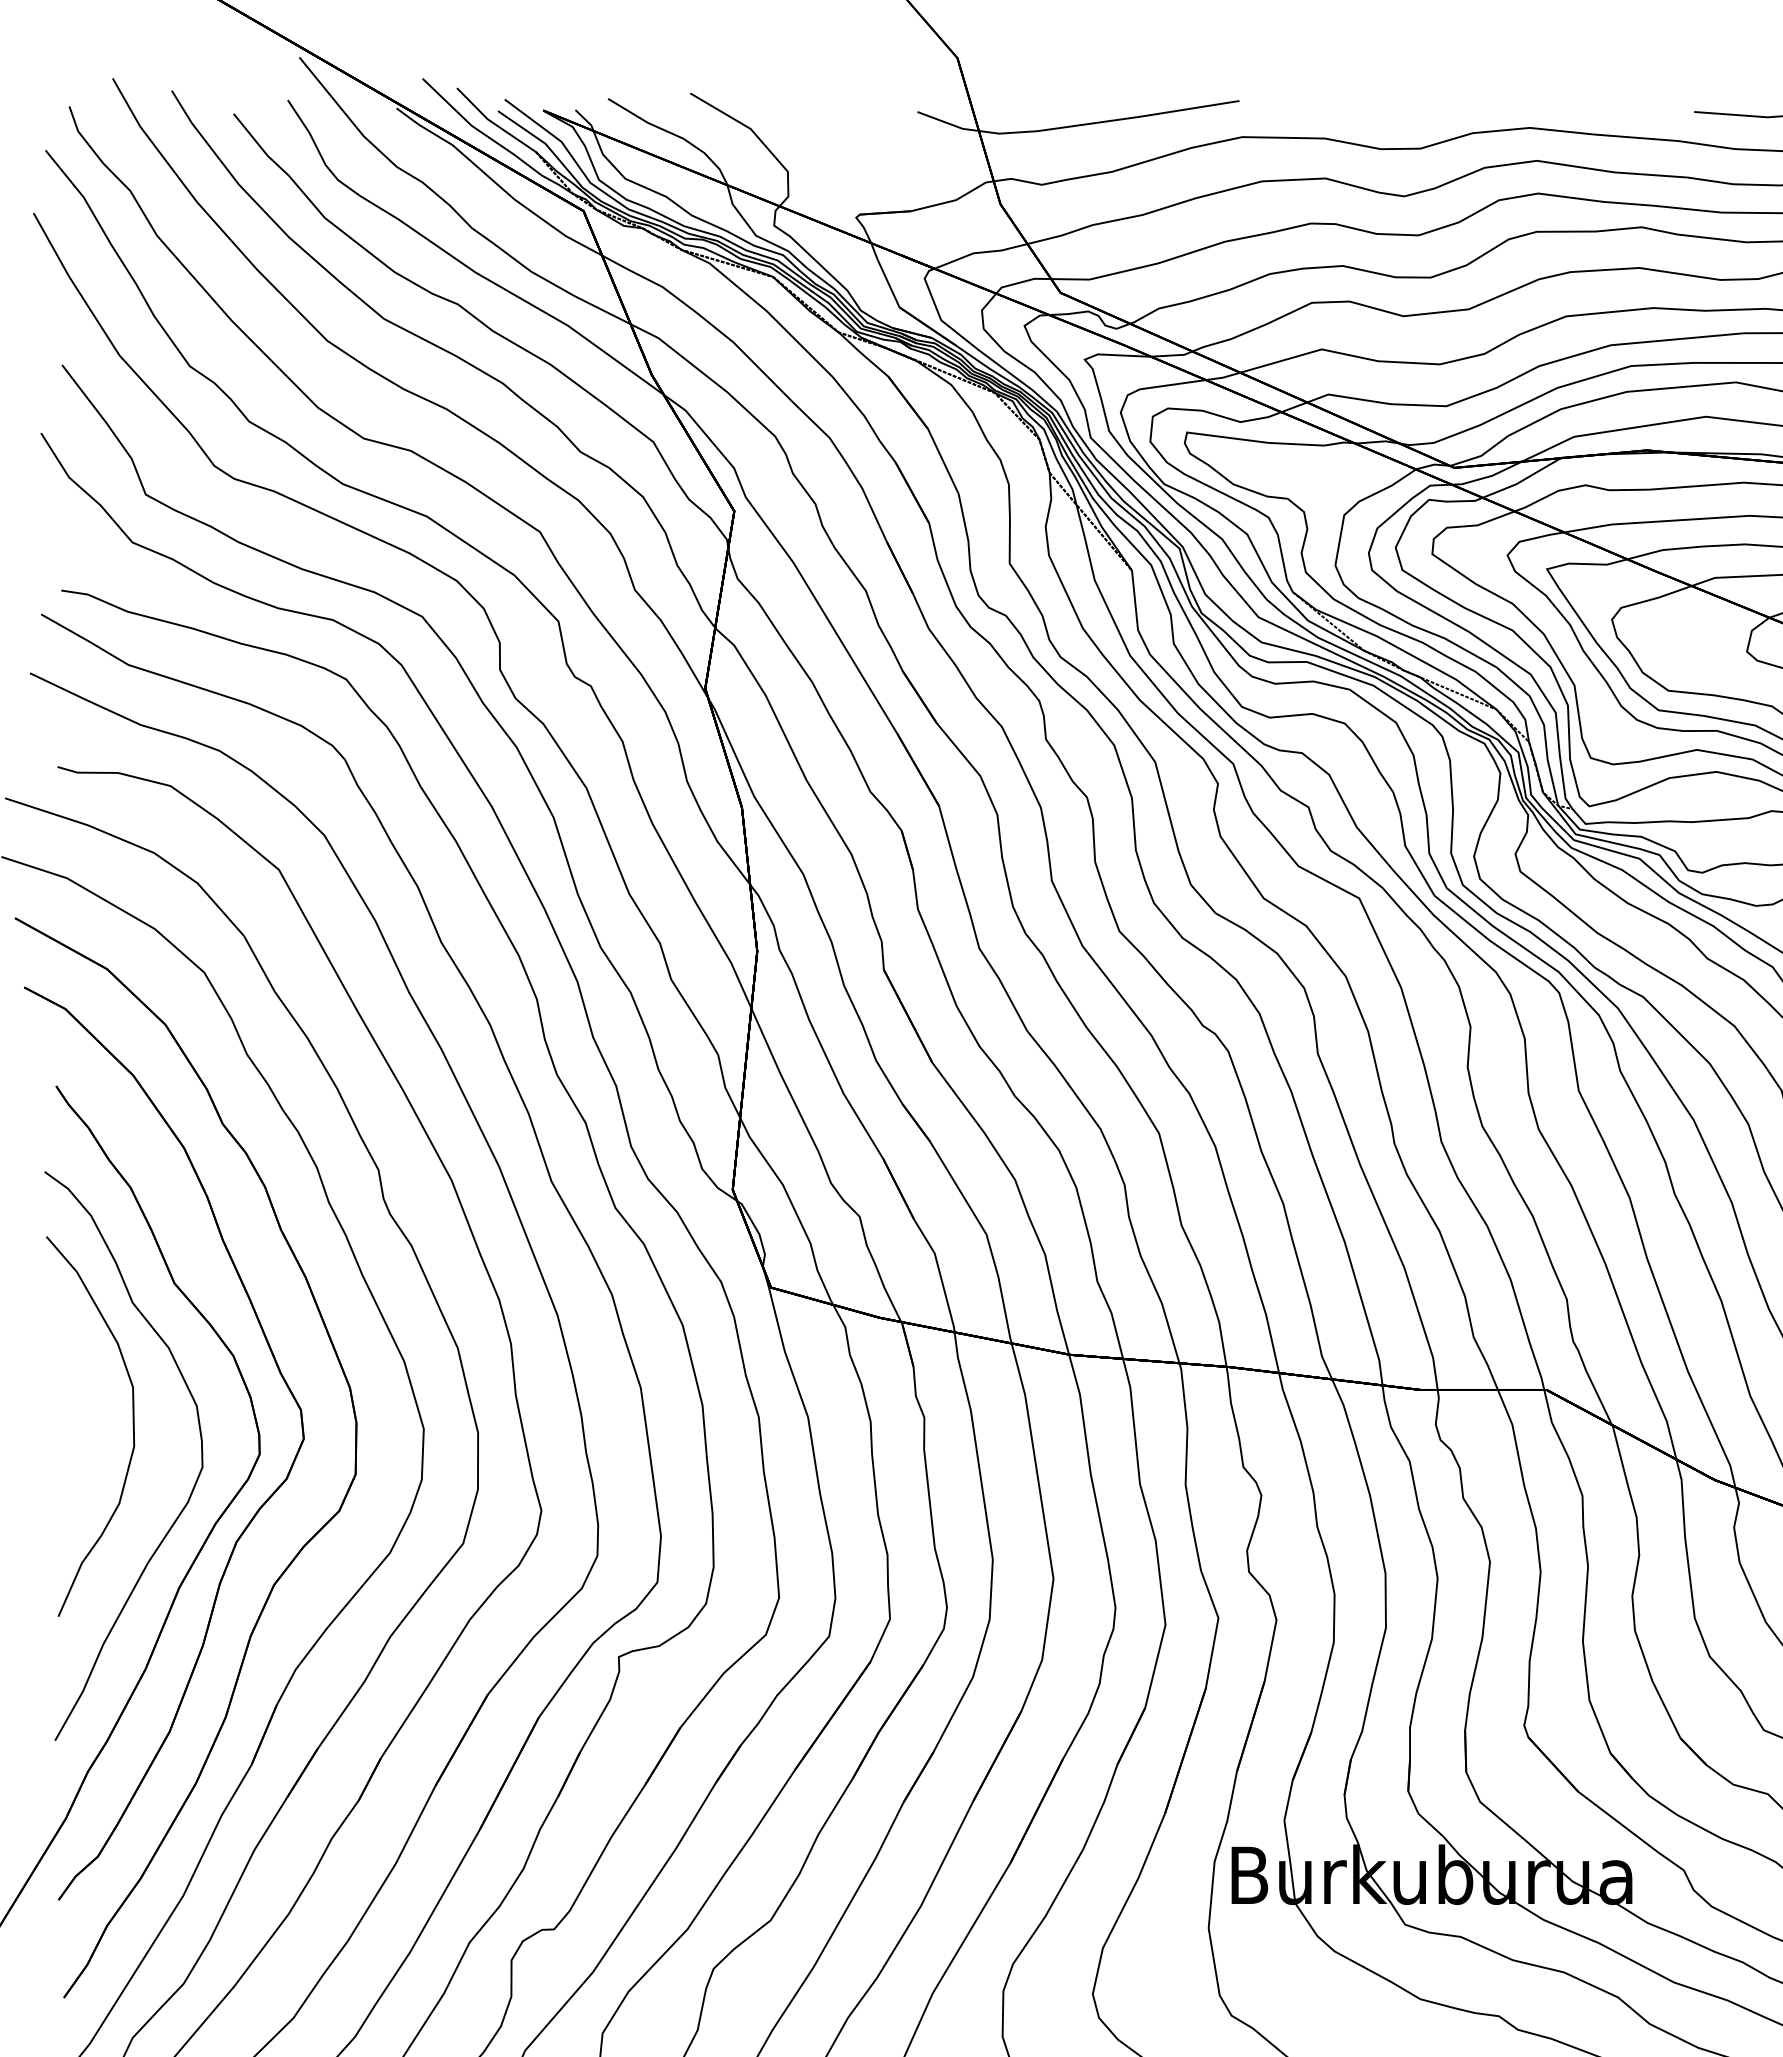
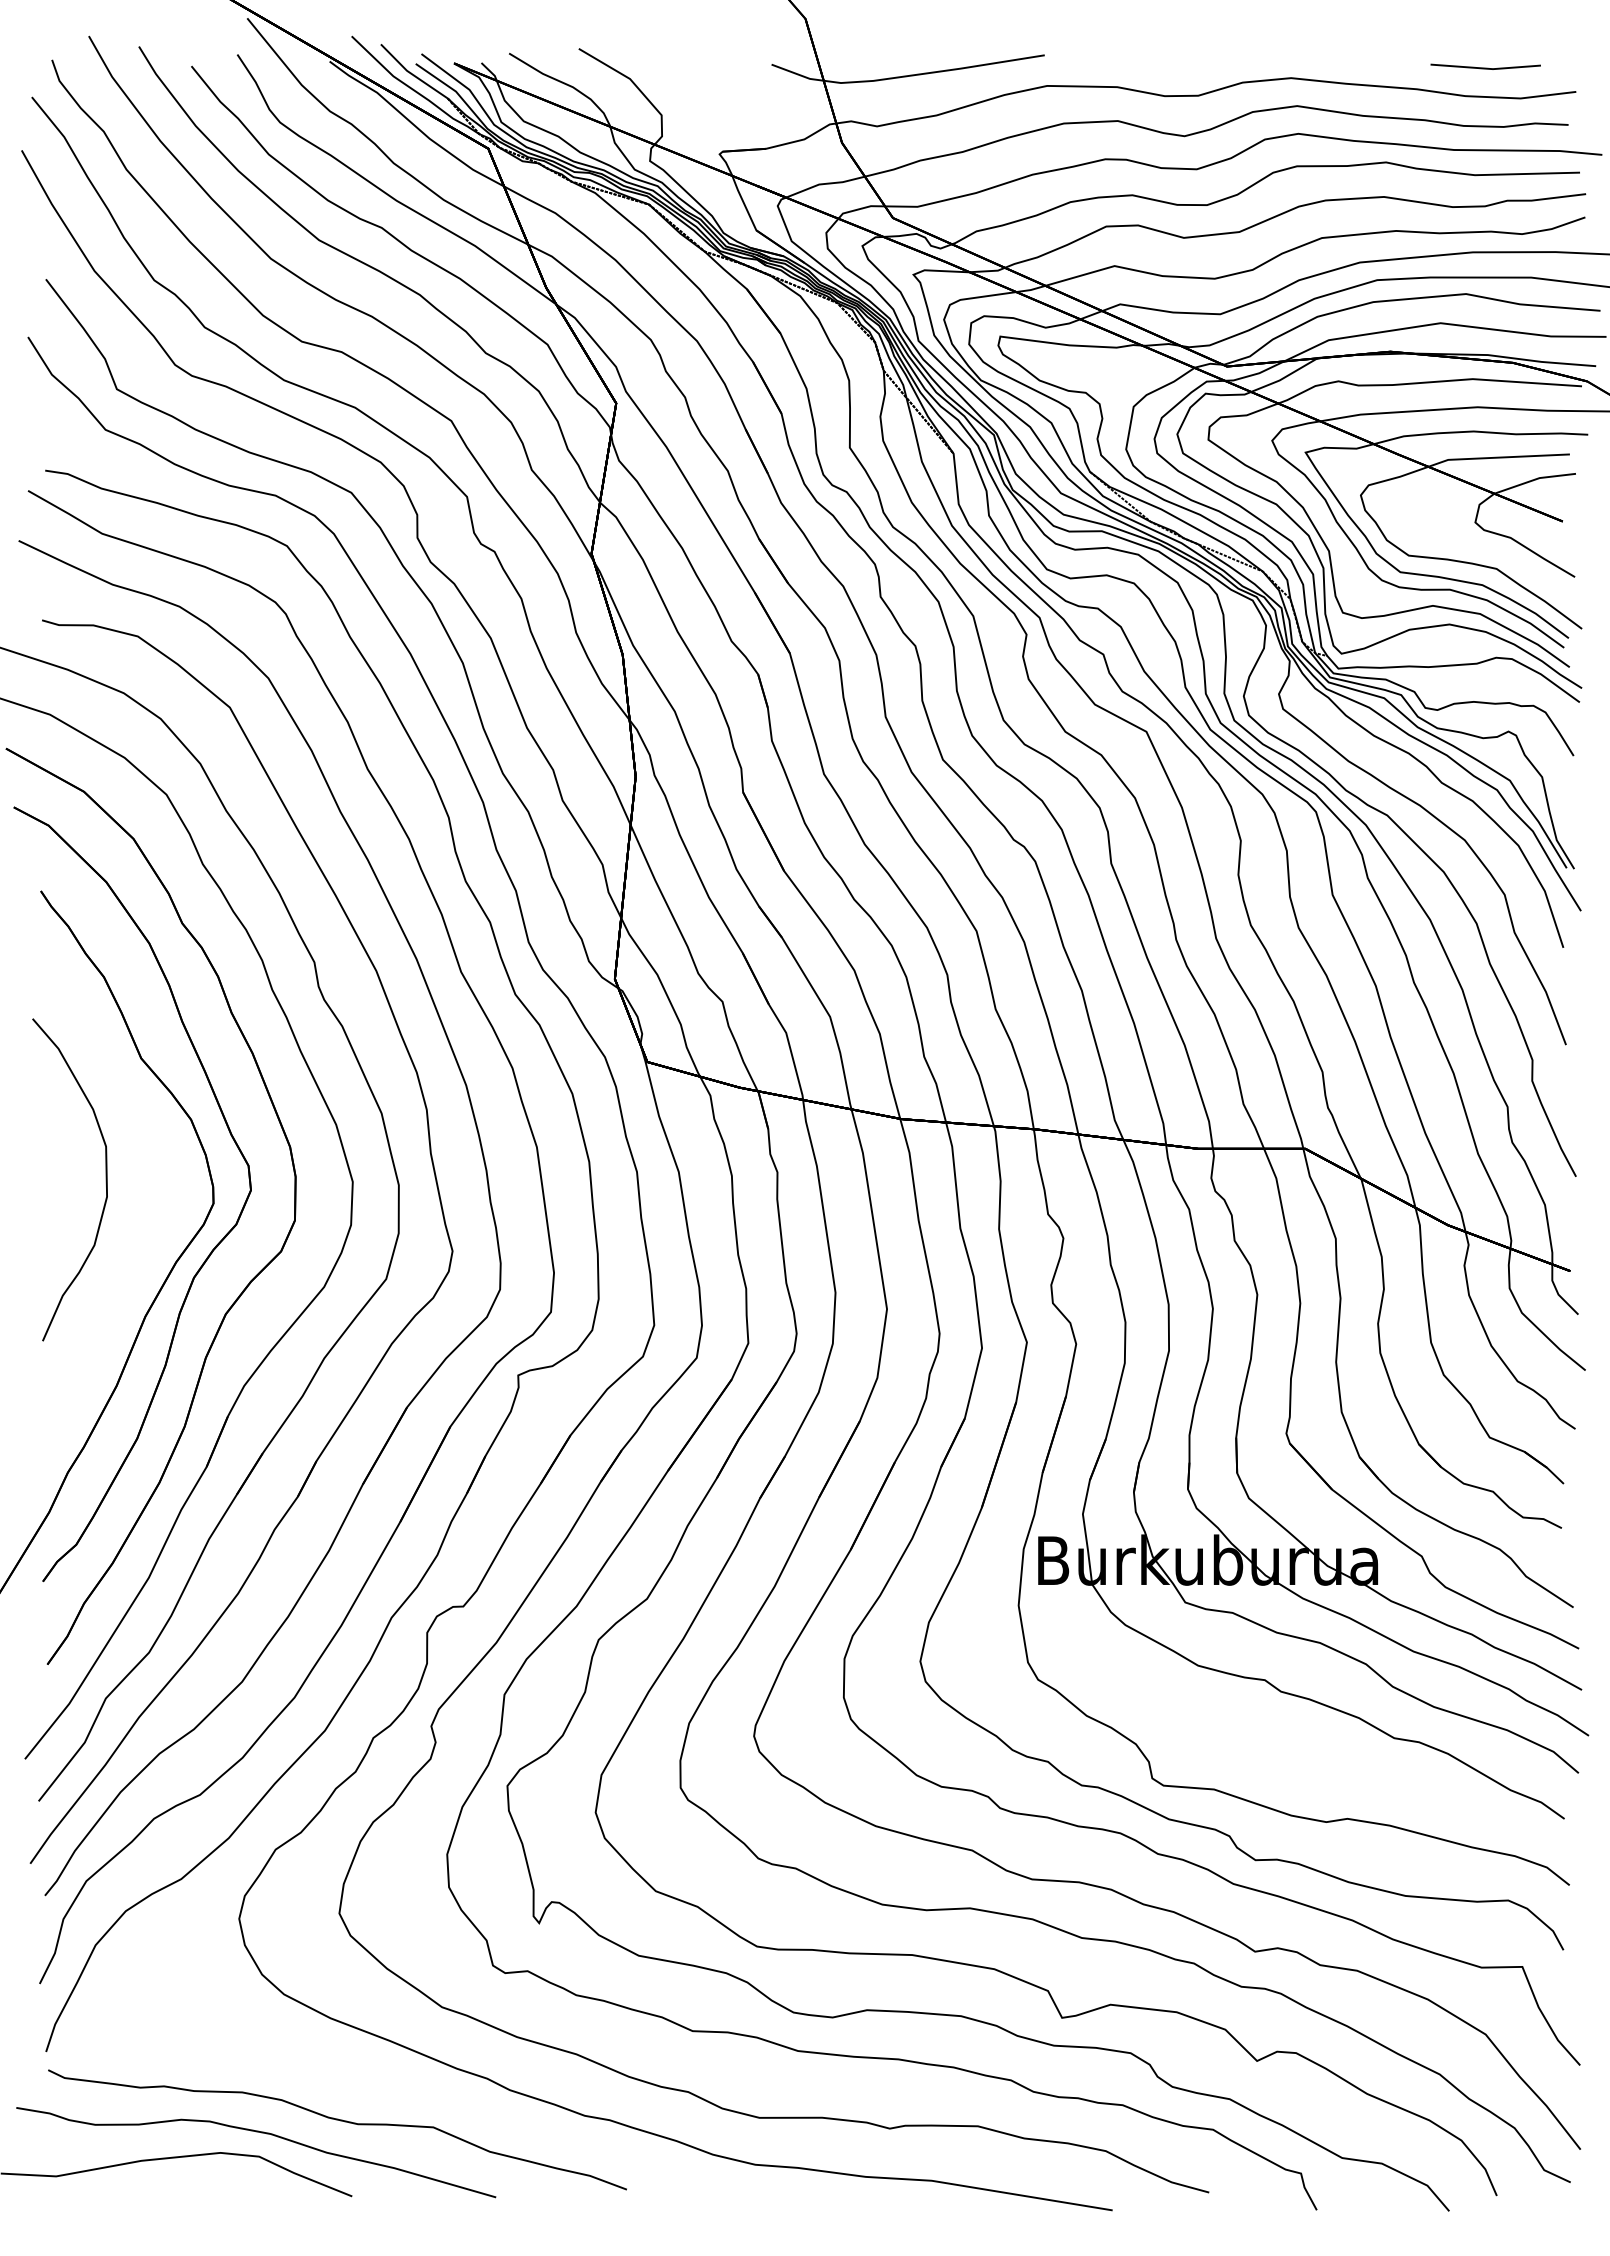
part: (193, 1485) -> (157, 1229), removed

